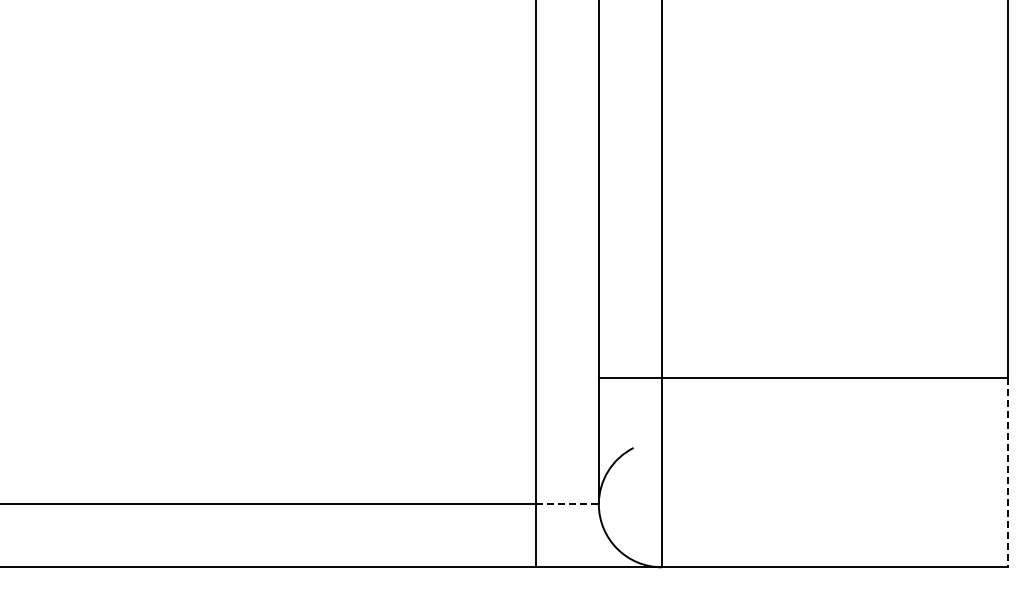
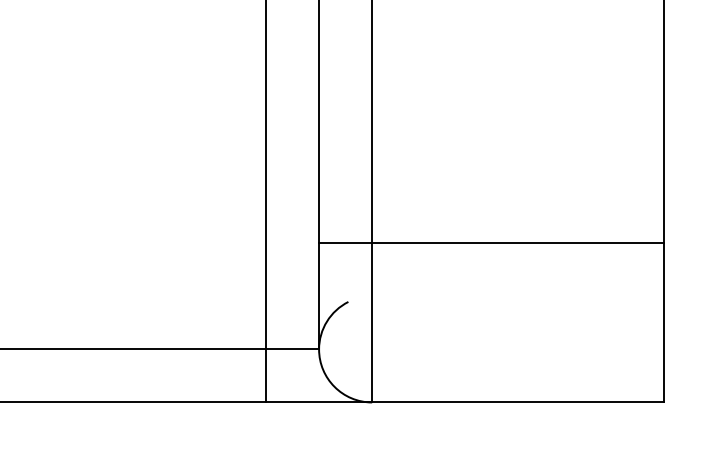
line: (1008, 472) -> (664, 322), dashed -> solid
line: (567, 504) -> (292, 349), dashed -> solid

